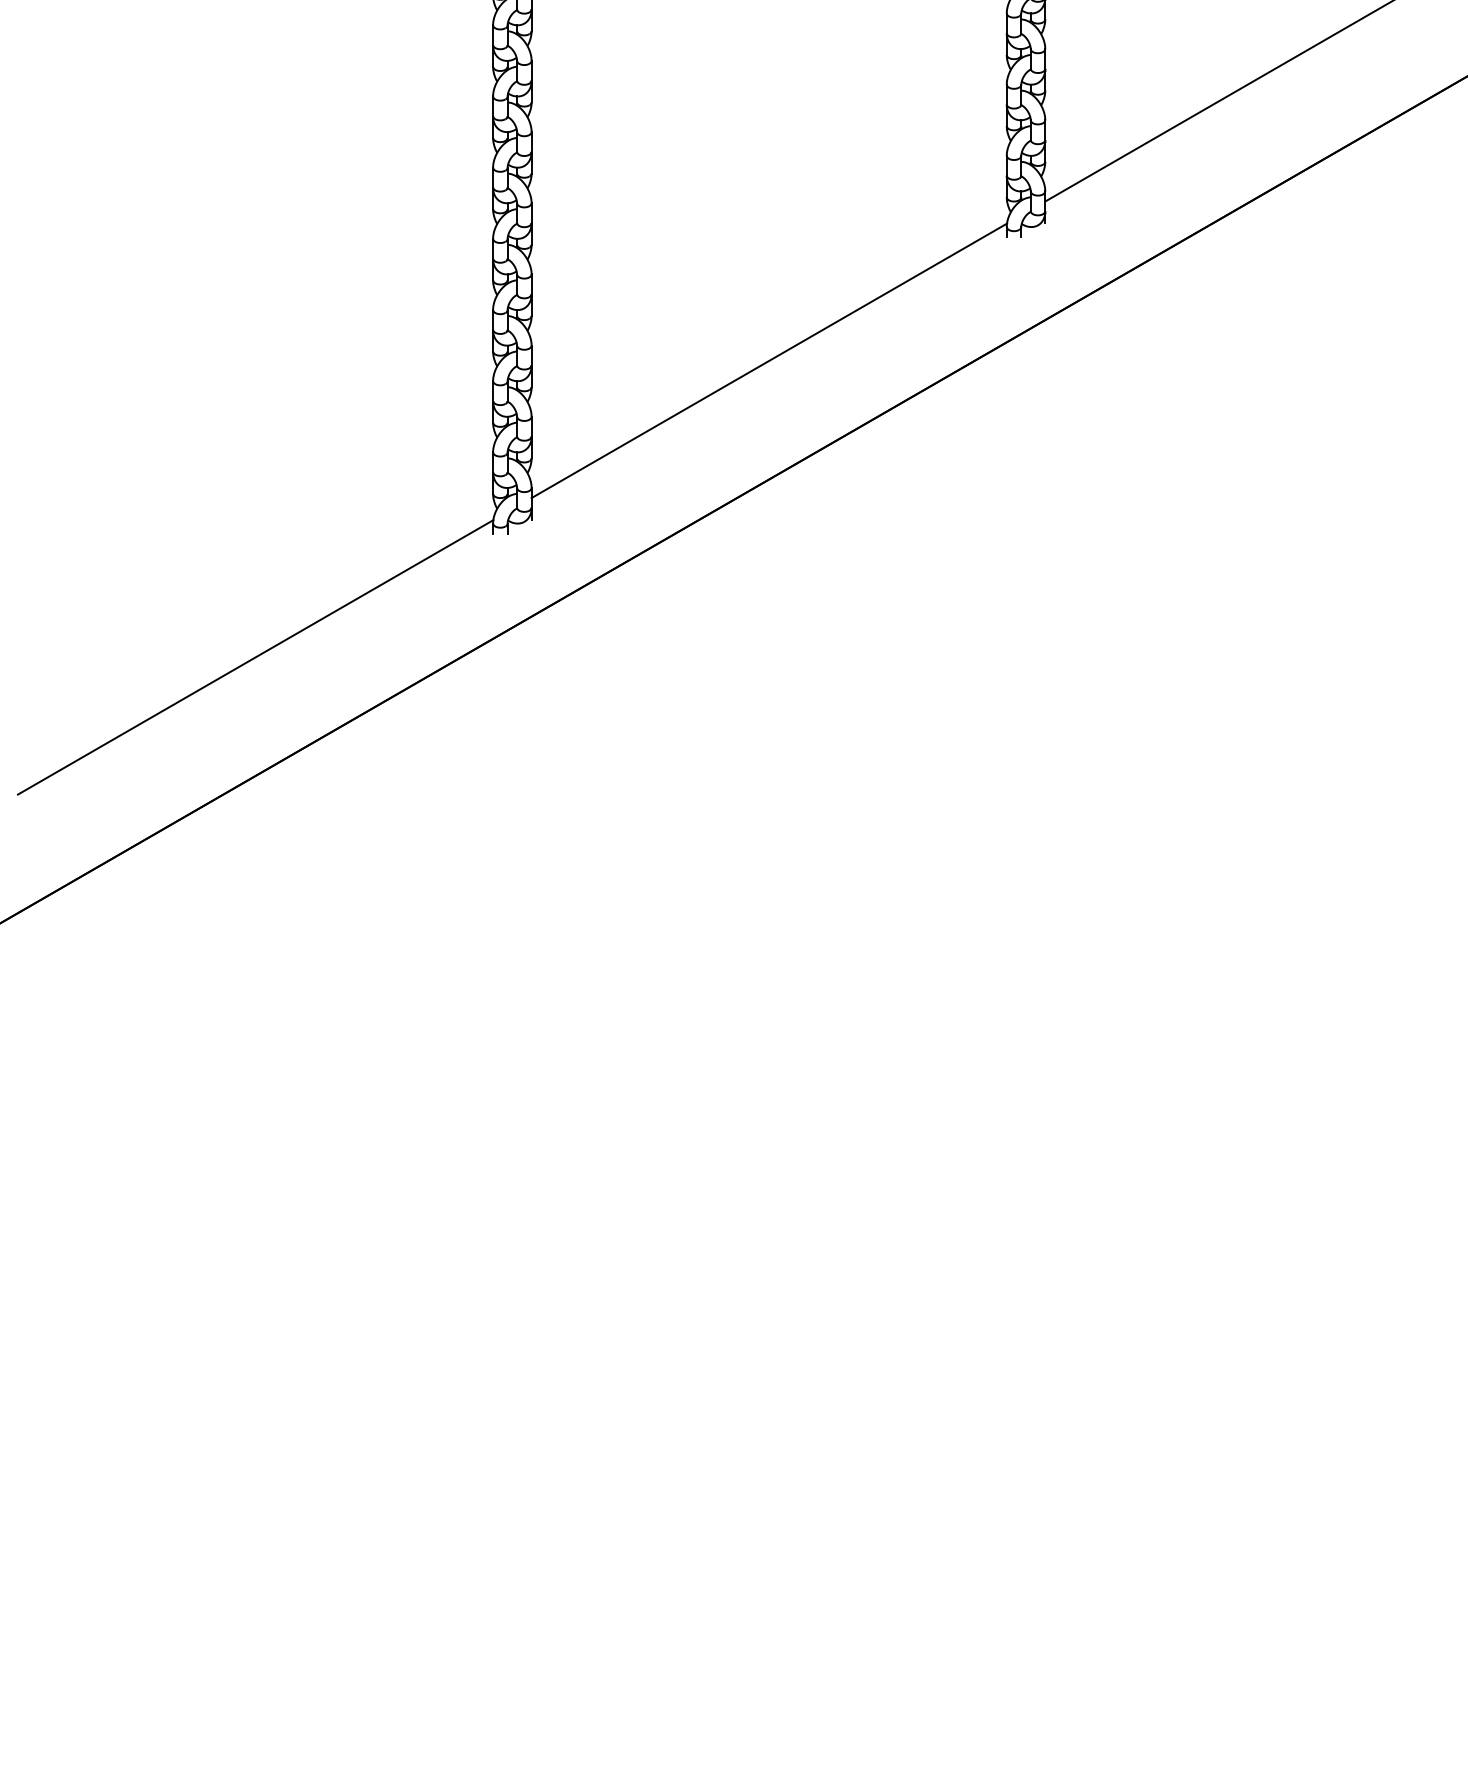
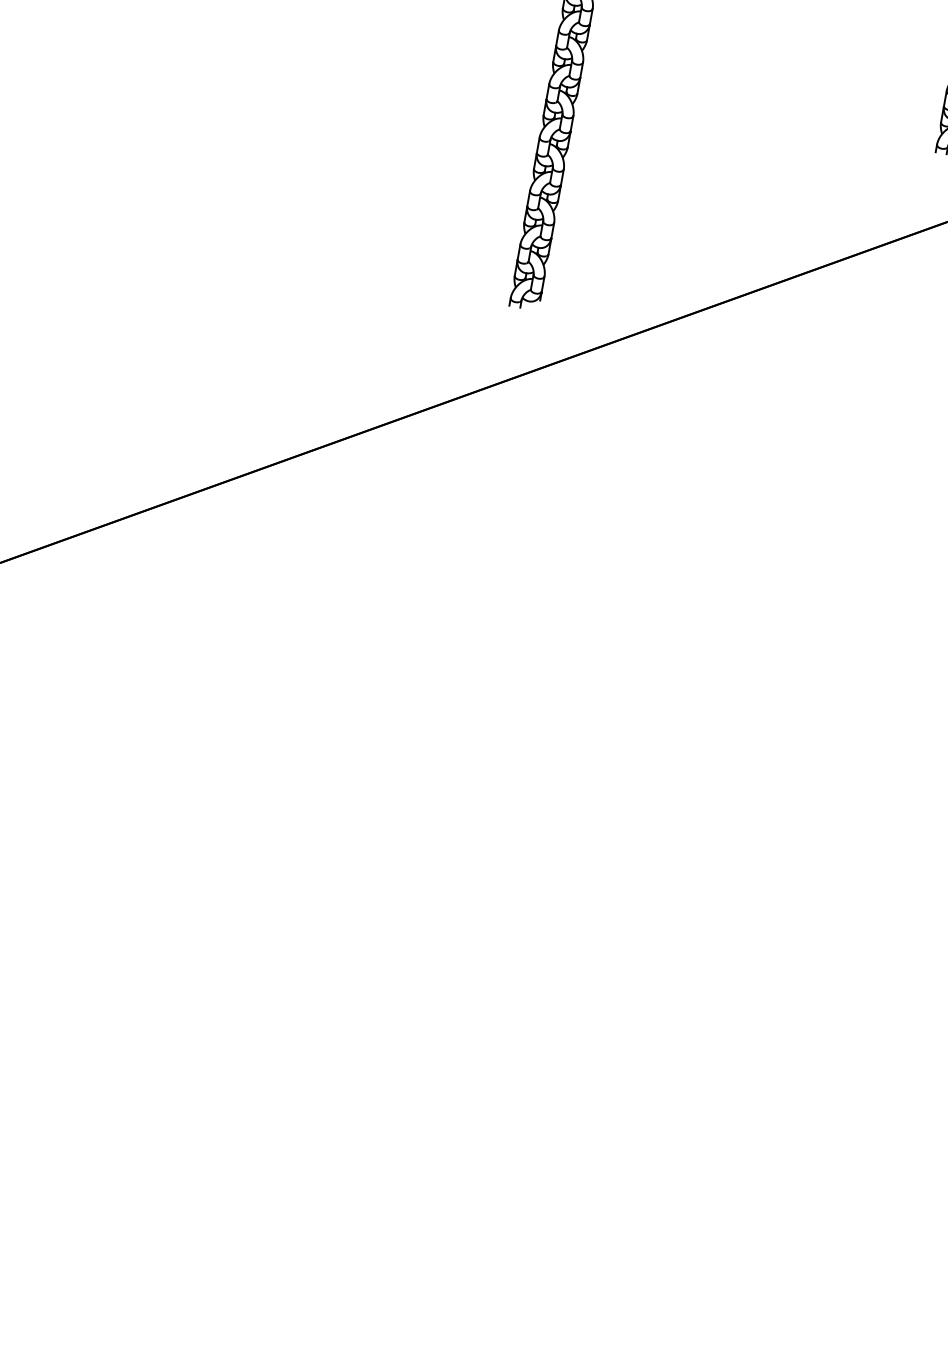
line: (769, 360) -> (740, 212), removed
line: (255, 657) -> (314, 366), removed

